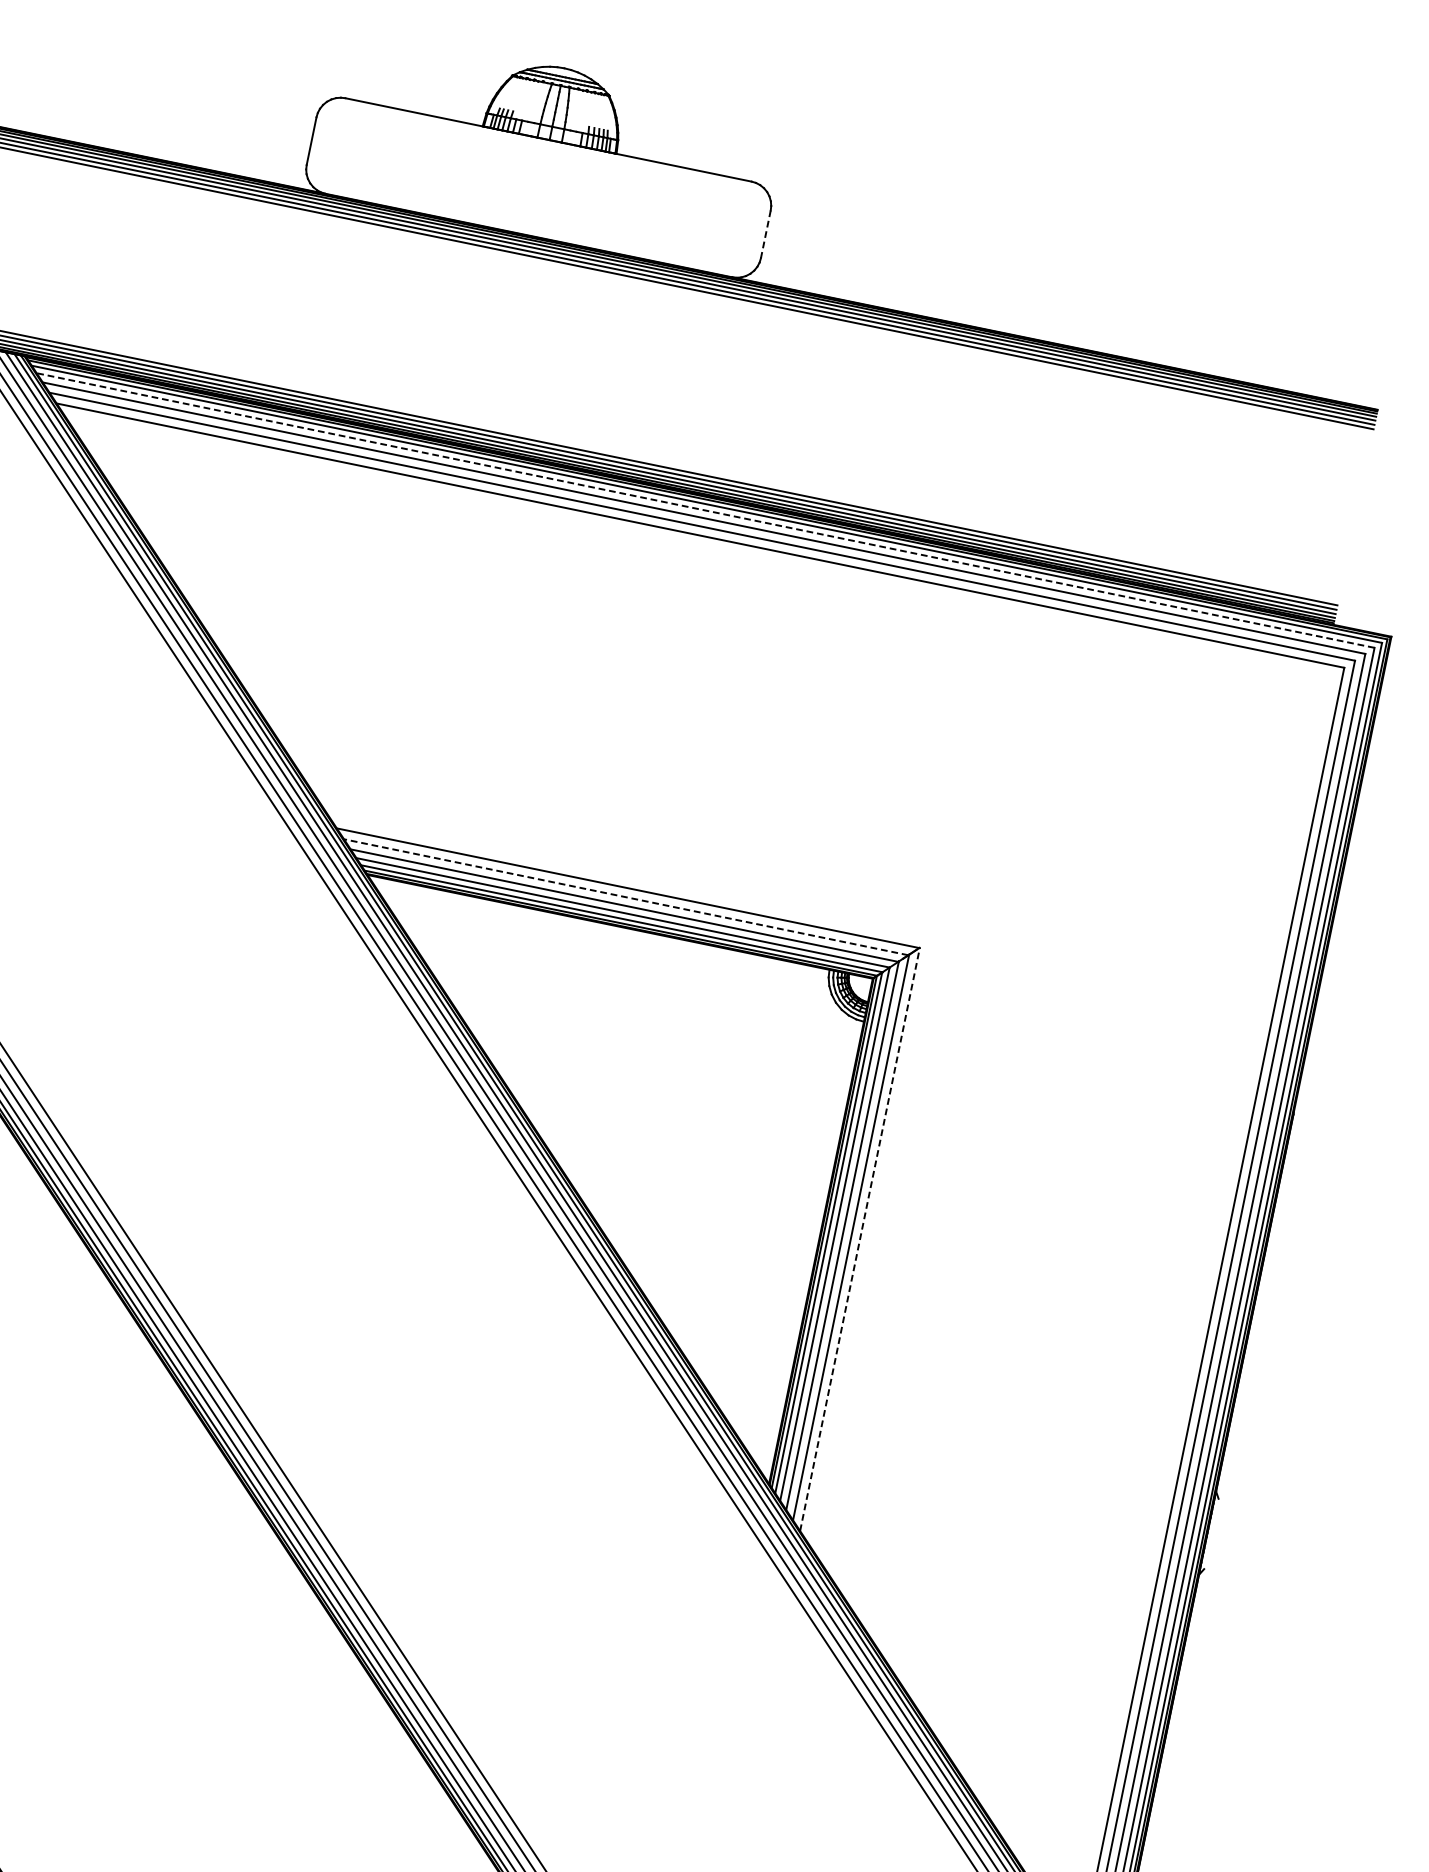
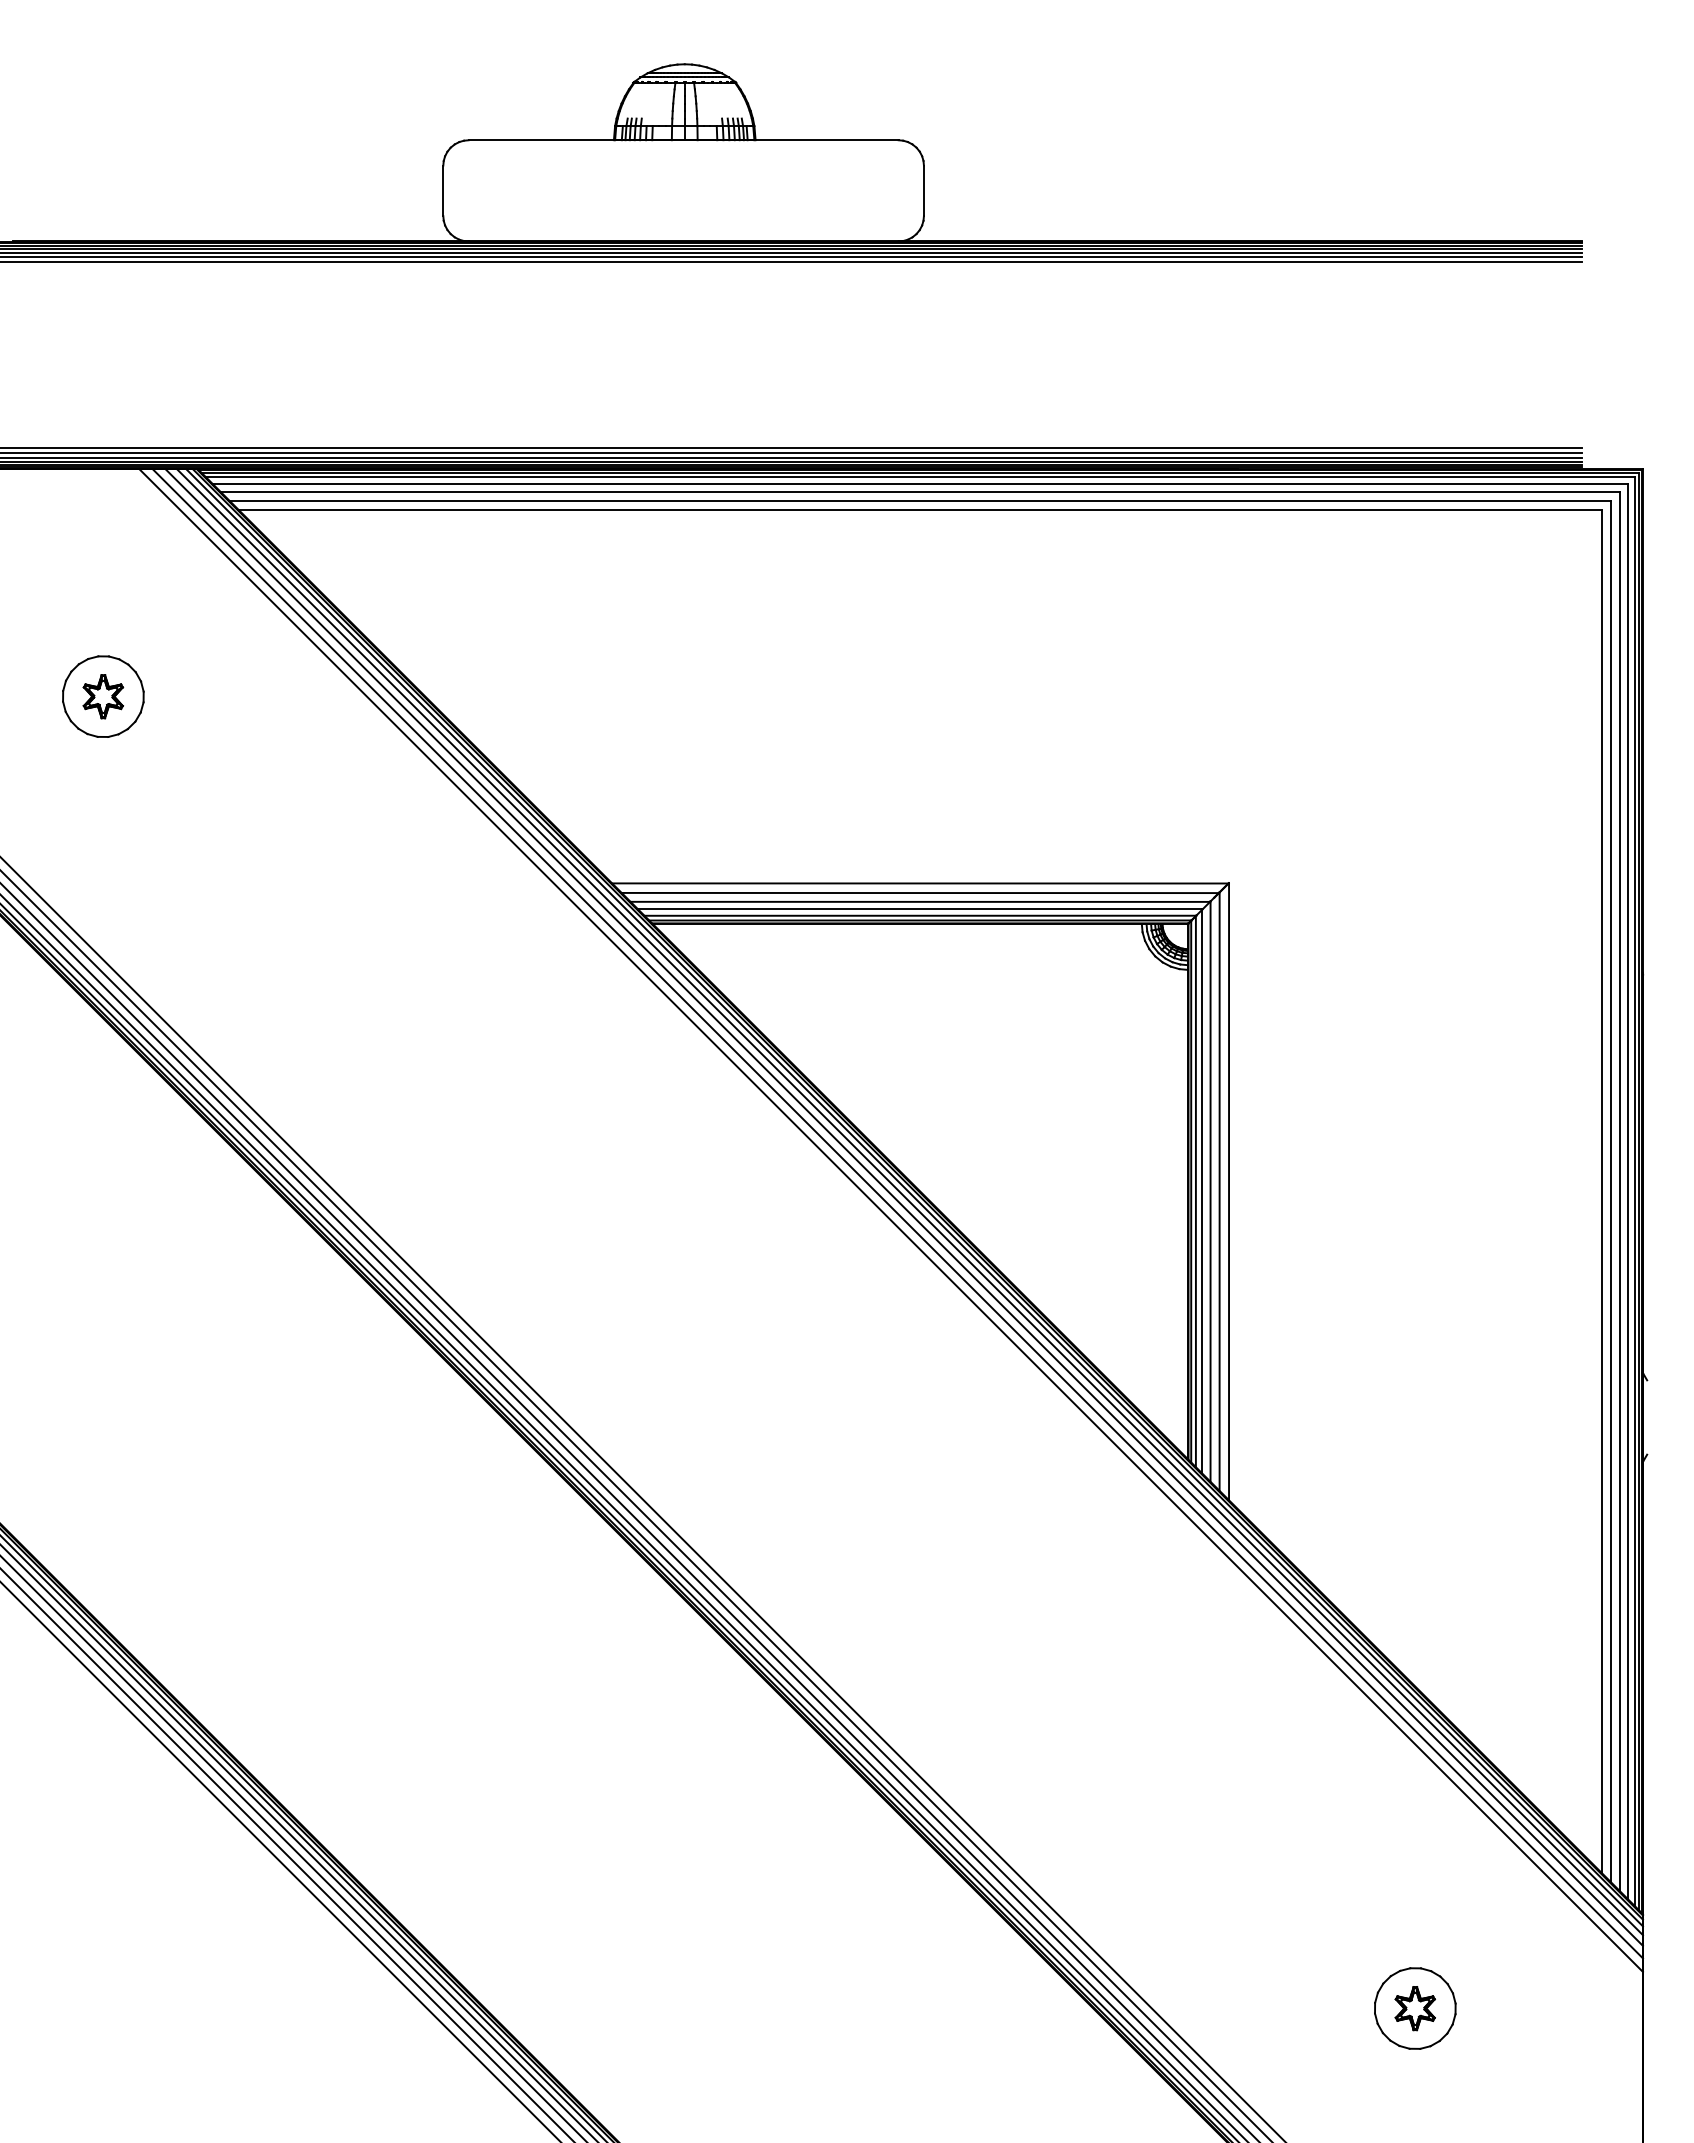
line: (765, 234) -> (923, 191), dashed -> solid
line: (705, 510) -> (920, 483), dashed -> solid
line: (626, 897) -> (920, 893), dashed -> solid
line: (860, 1239) -> (1229, 1191), dashed -> solid

